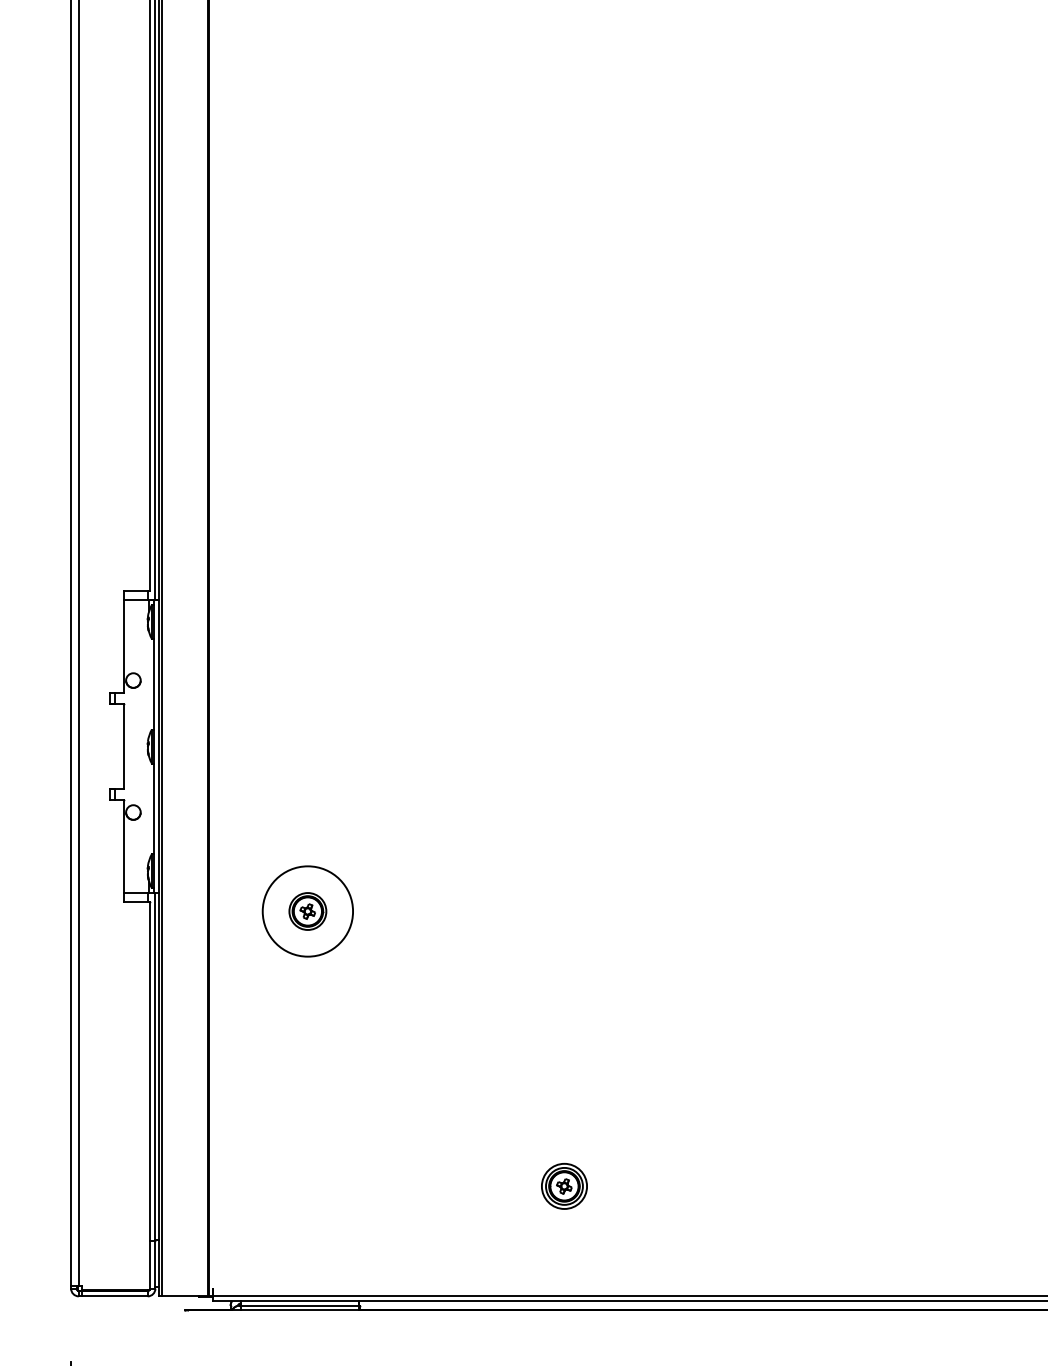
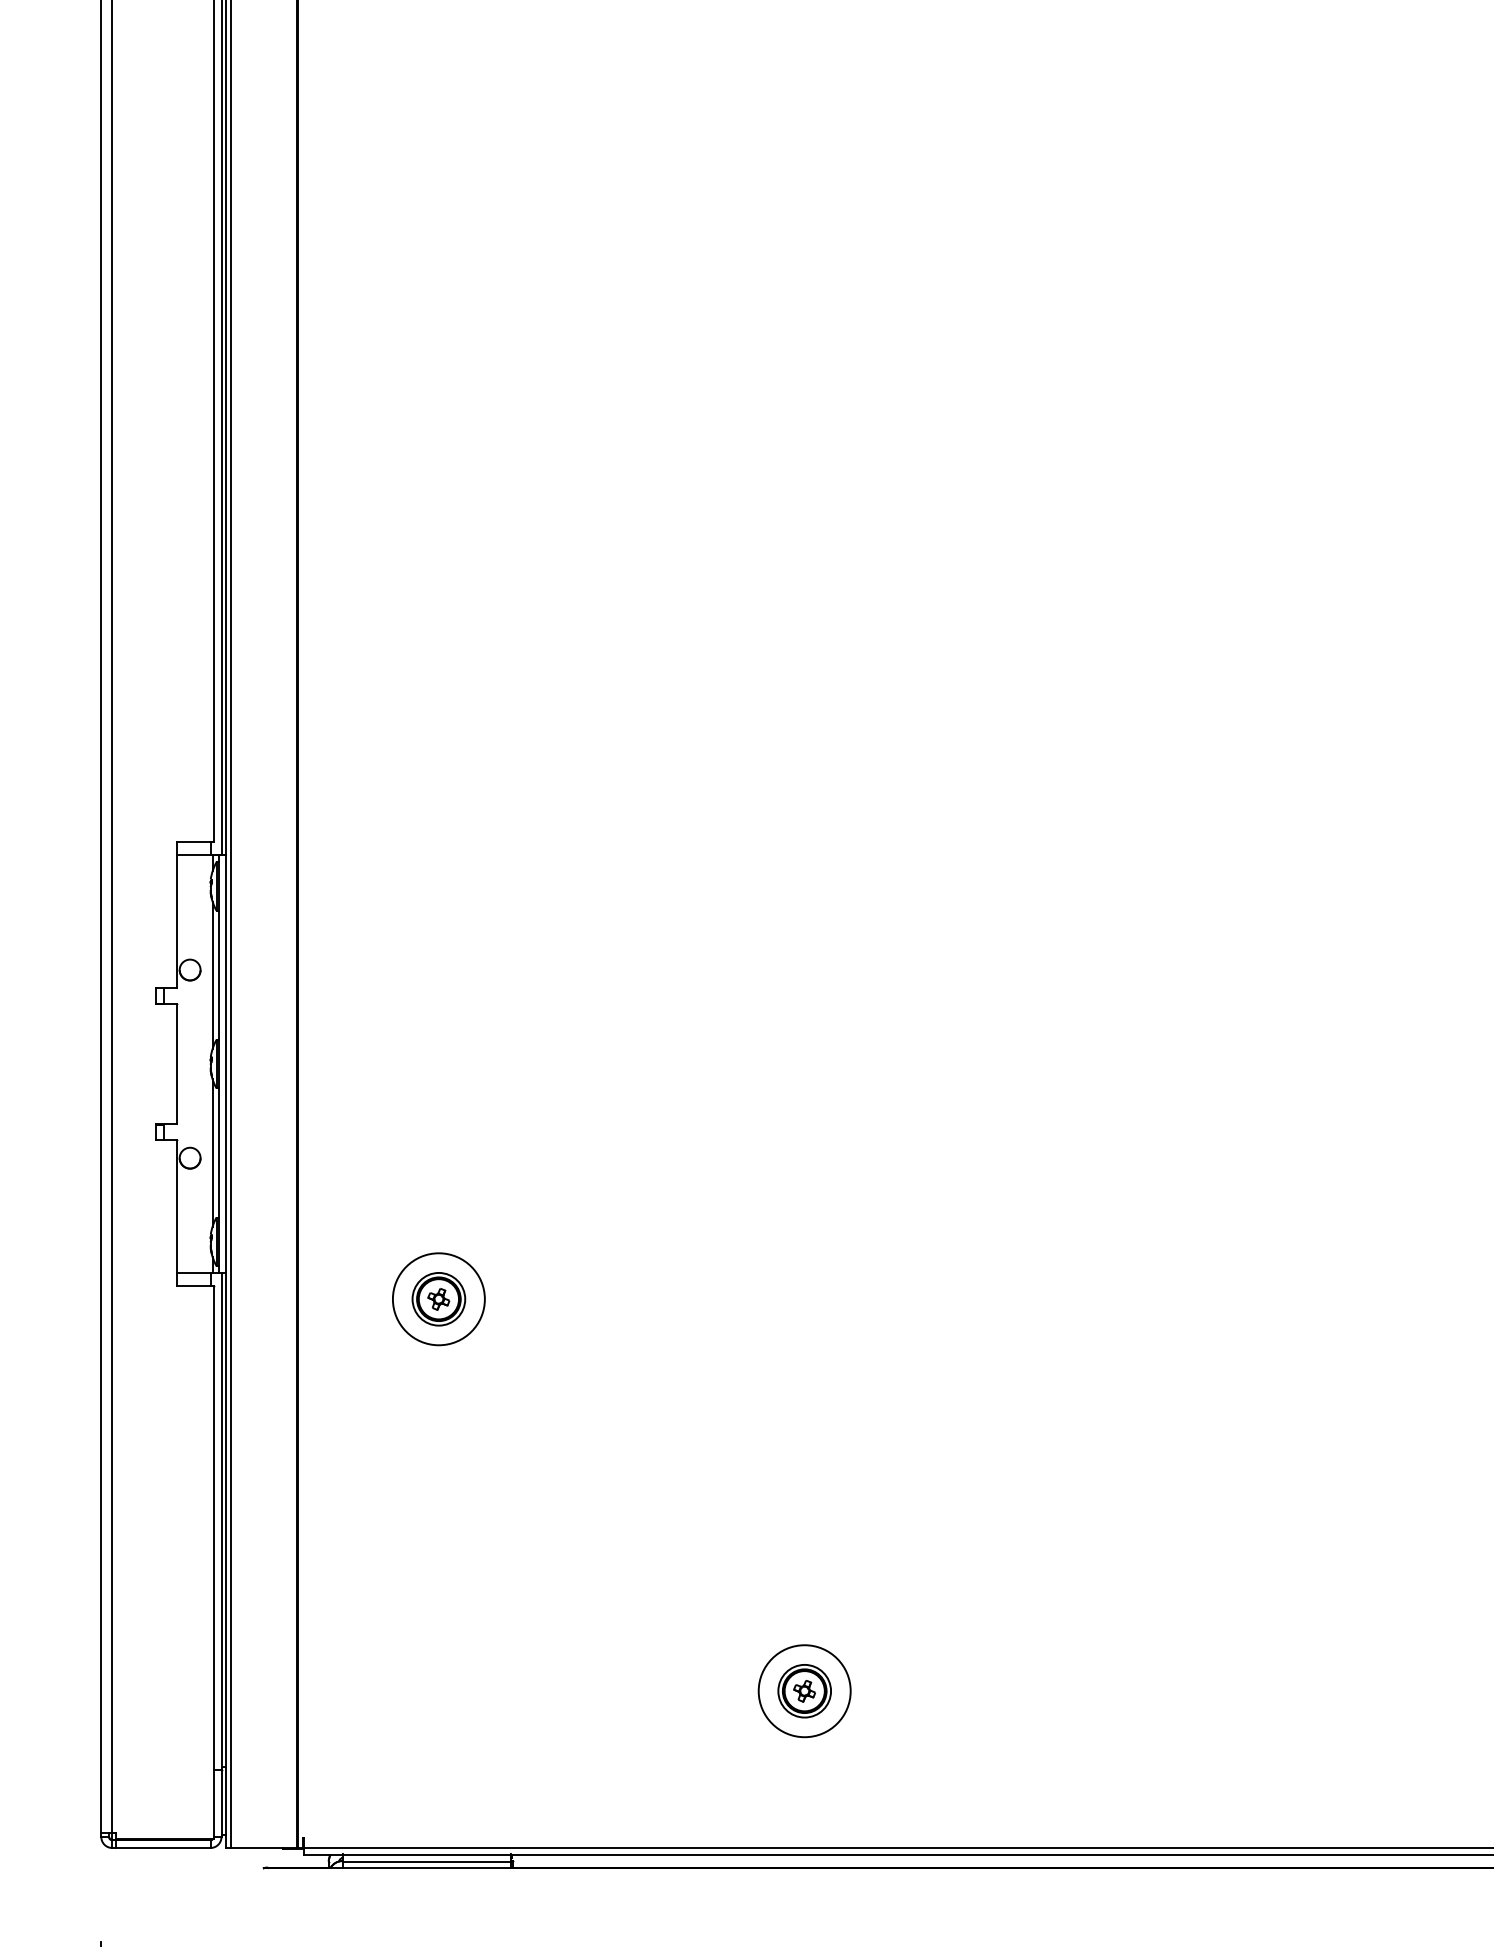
line: (149, 683) -> (212, 974), added
line: (149, 808) -> (212, 1152), added
circle: (307, 911) -> (438, 1299), size x0.71
circle: (564, 1186) -> (804, 1691), size x1.43

